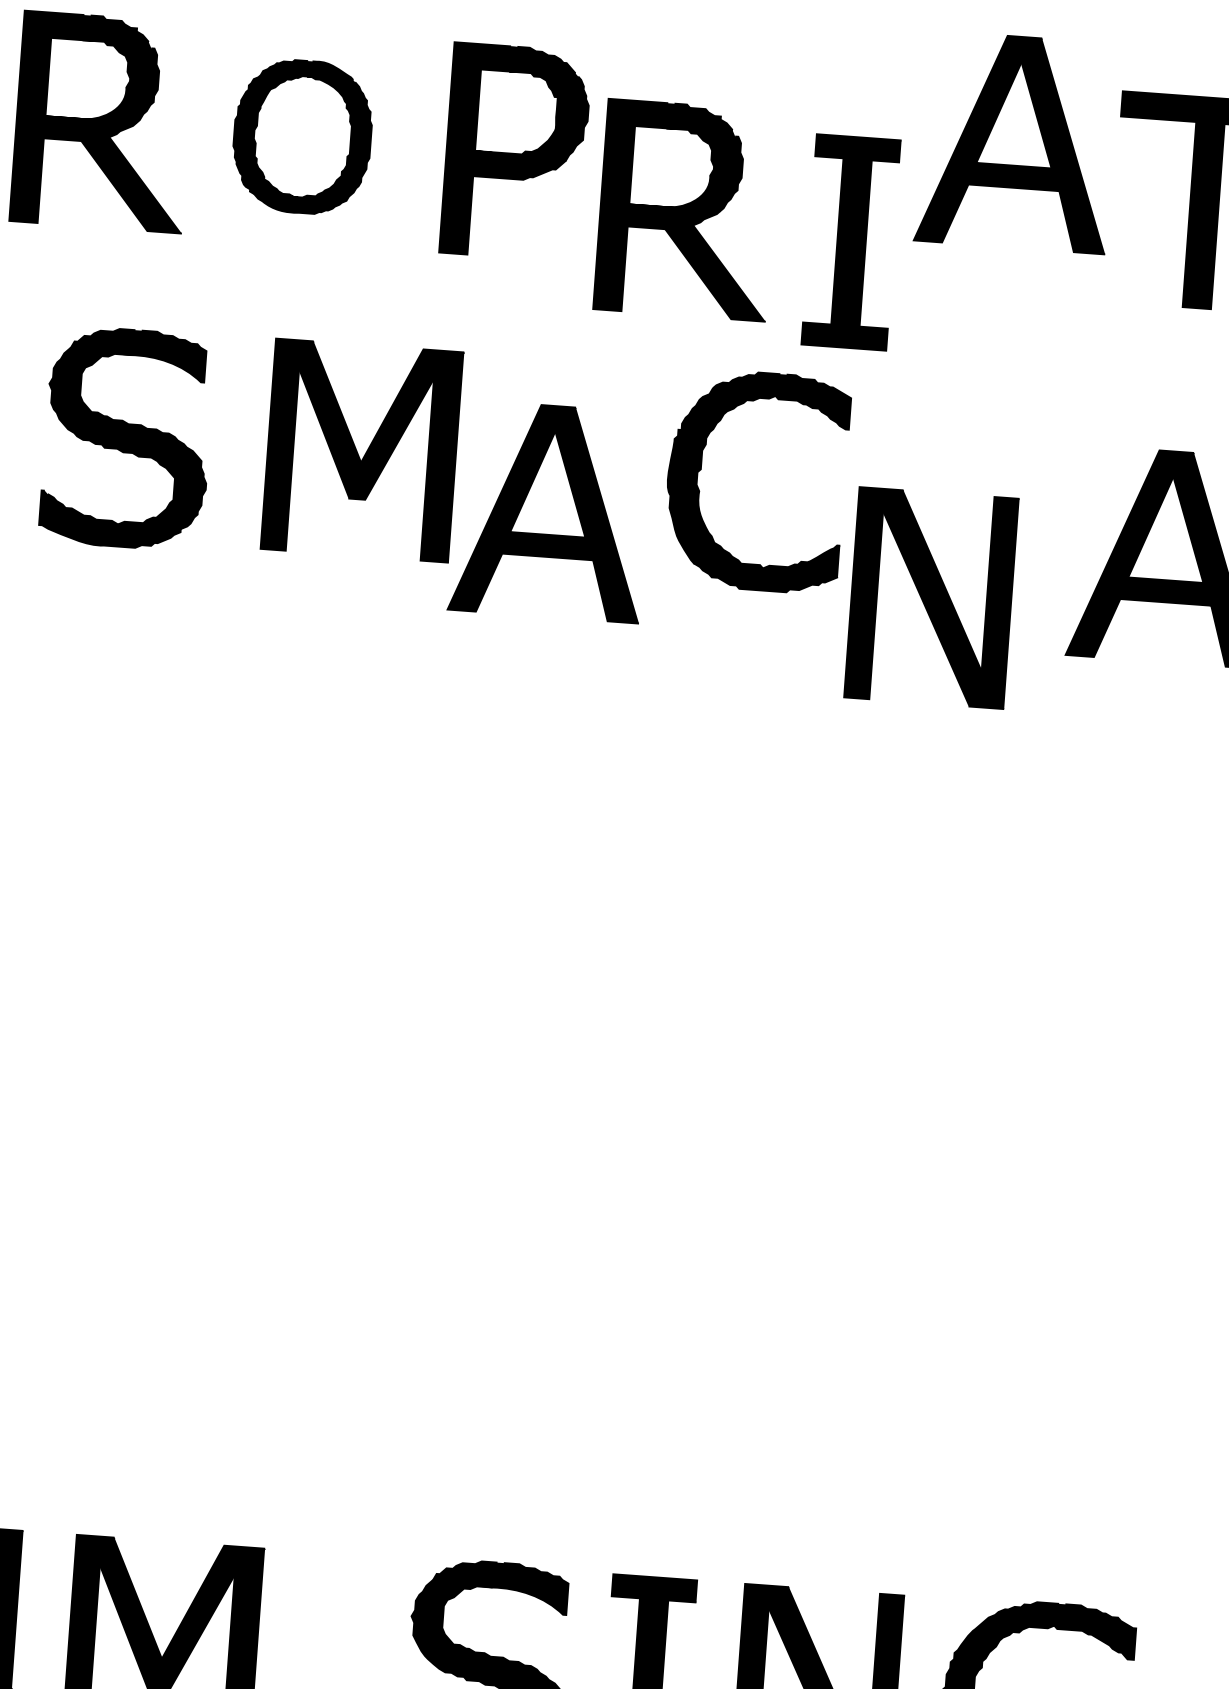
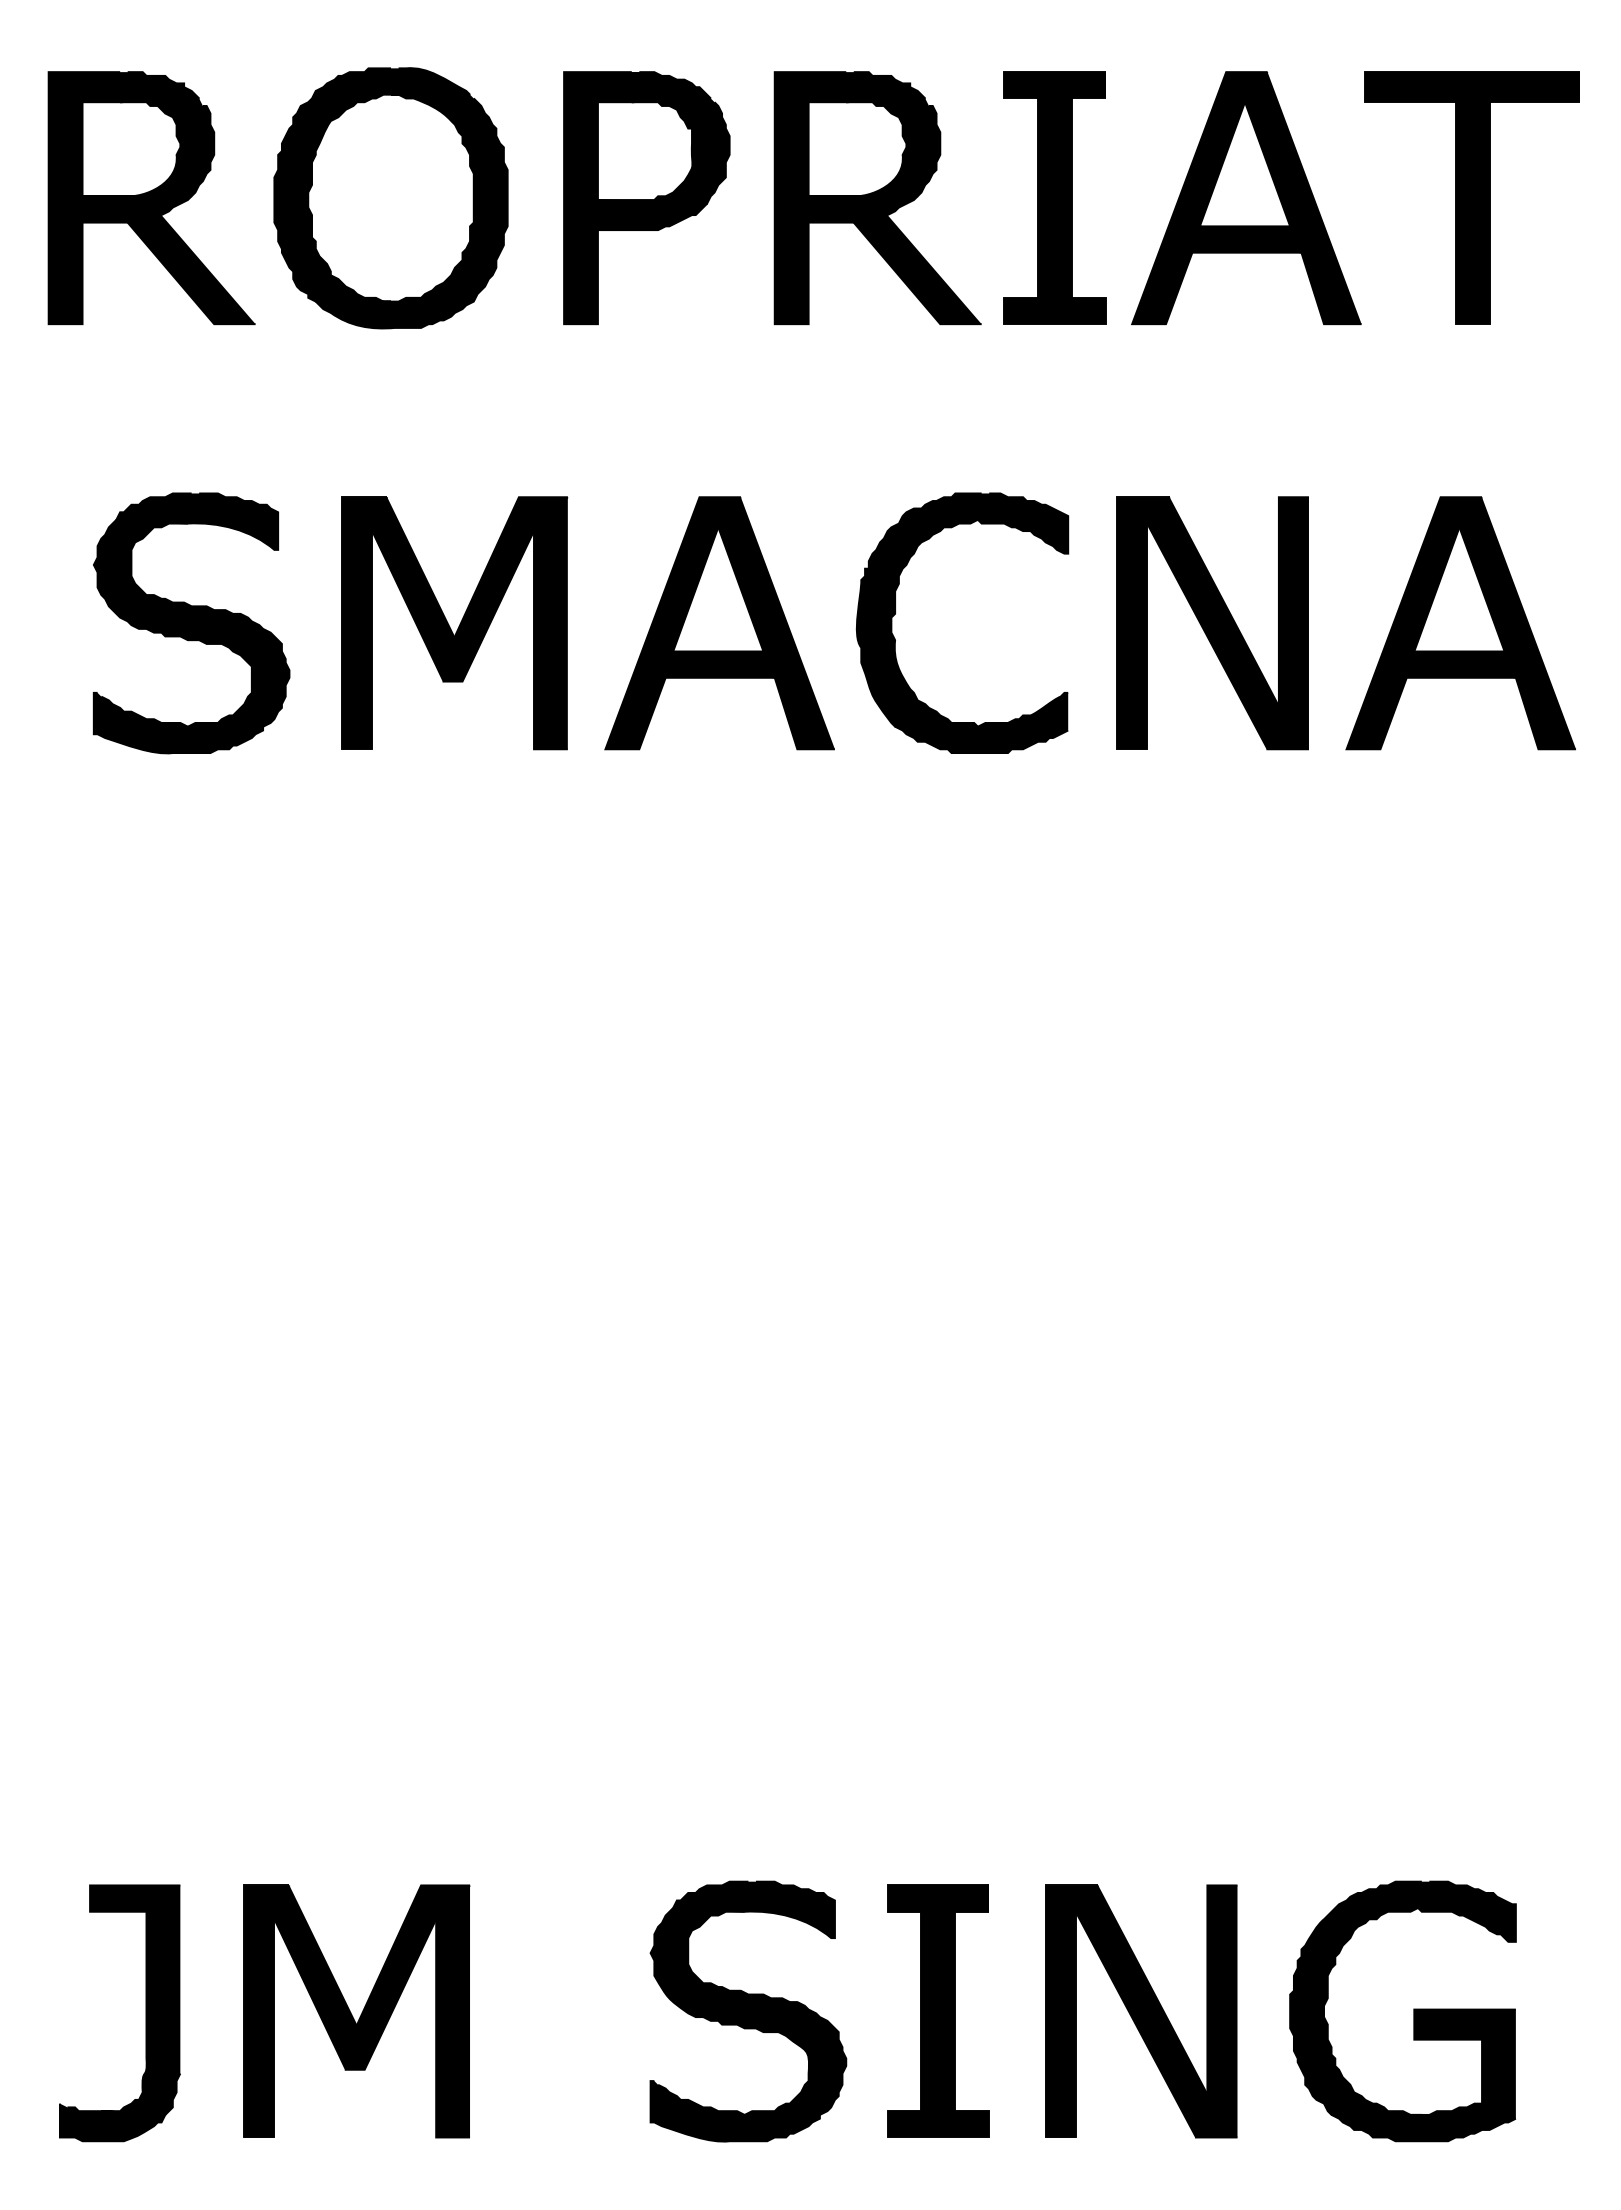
part: (302, 137) -> (390, 198), size x1.43
part: (1016, 142) -> (1246, 198), moved
part: (686, 210) -> (877, 198), moved
part: (851, 241) -> (1054, 197), moved
part: (127, 438) -> (191, 623), moved
part: (362, 450) -> (454, 623), moved
part: (701, 469) -> (895, 614), moved
part: (931, 598) -> (1212, 623), moved

